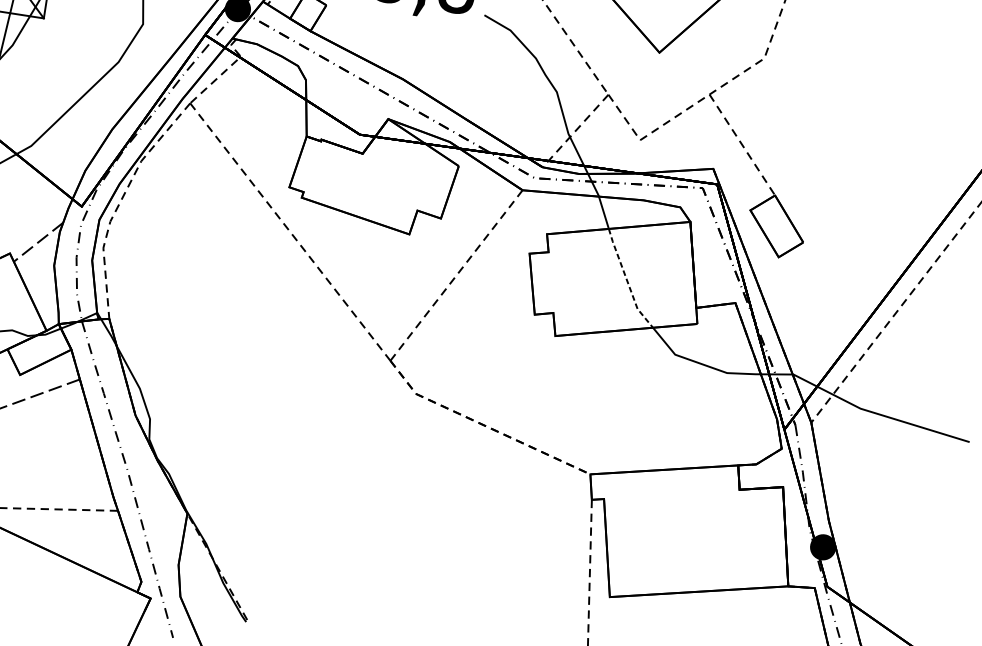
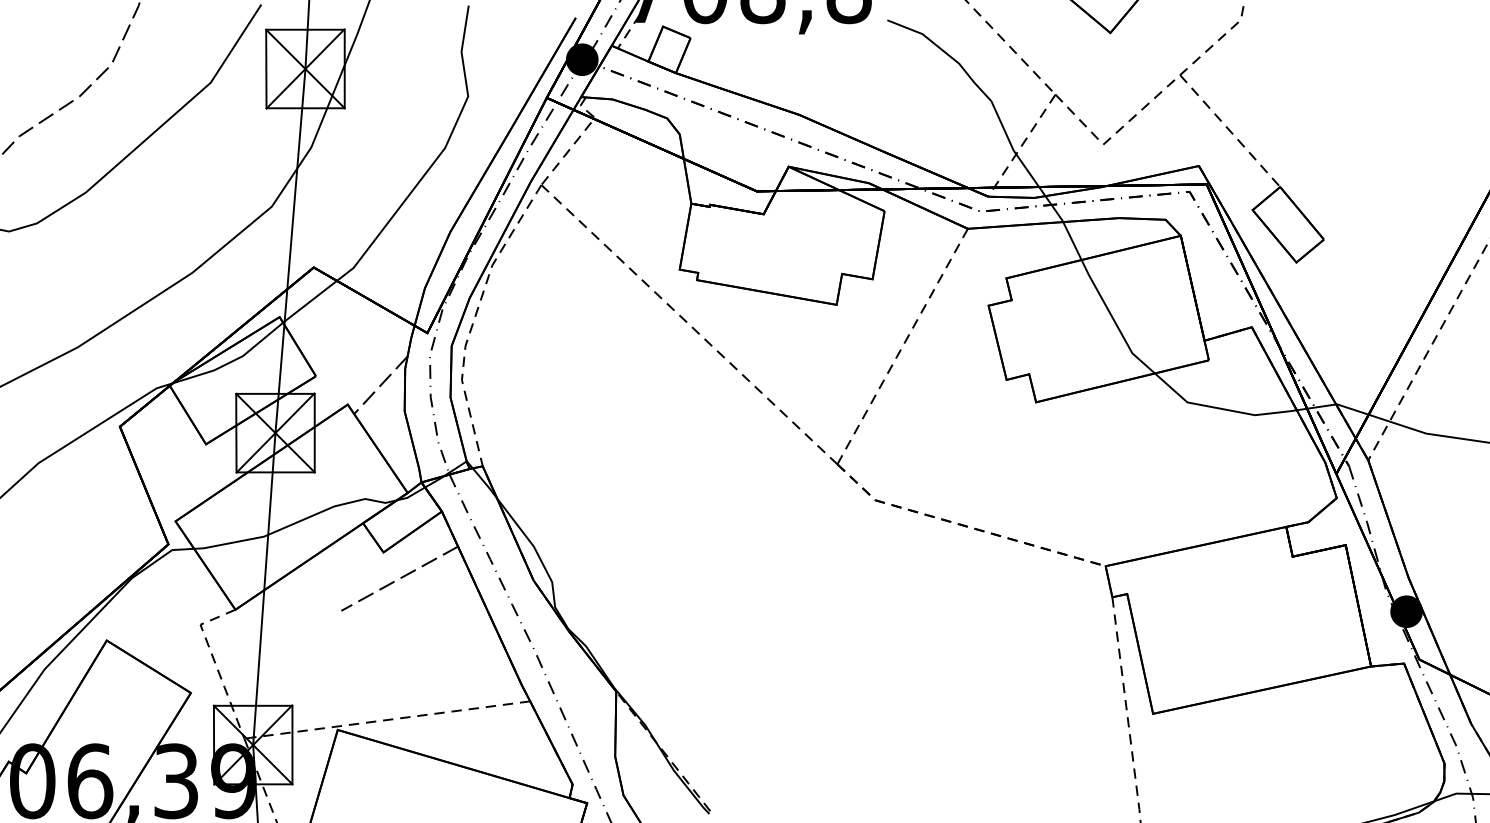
line: (627, 280) -> (1114, 320), dashed -> solid

